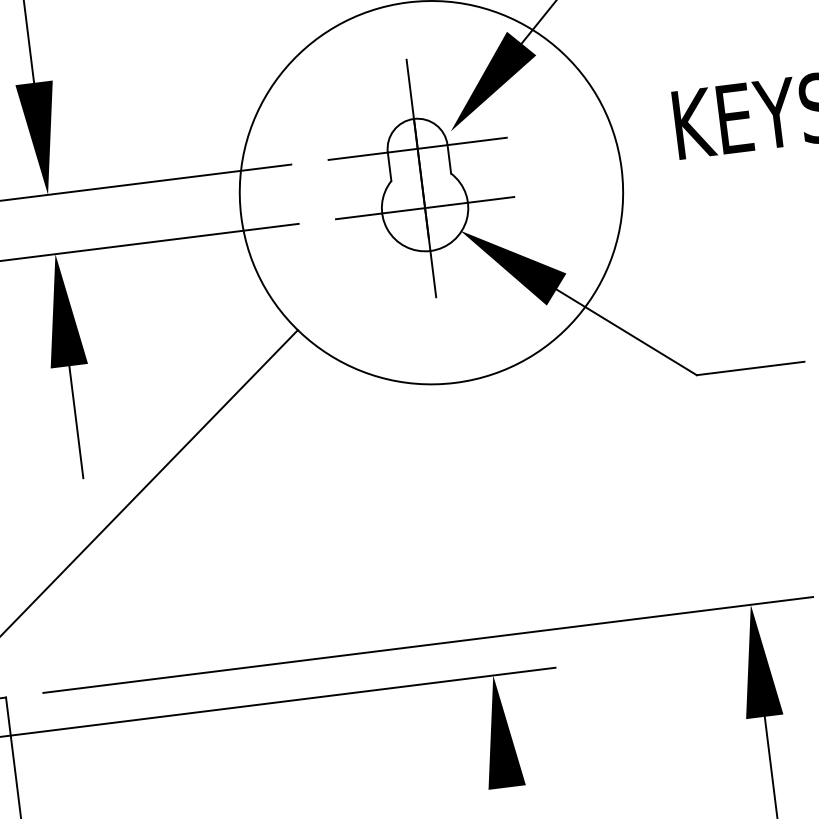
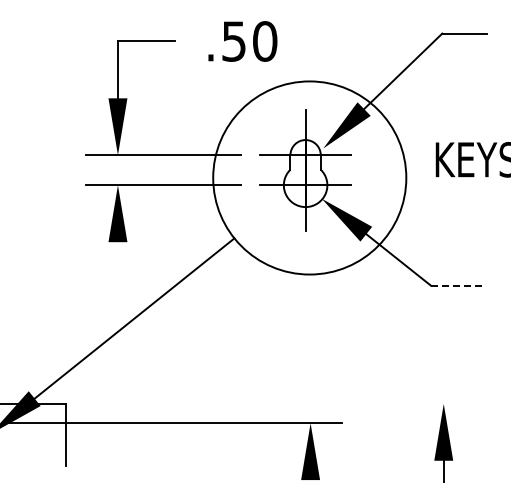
line: (750, 367) -> (458, 285), solid -> dashed
line: (75, 422) -> (117, 270), removed
line: (427, 644) -> (279, 403), removed

